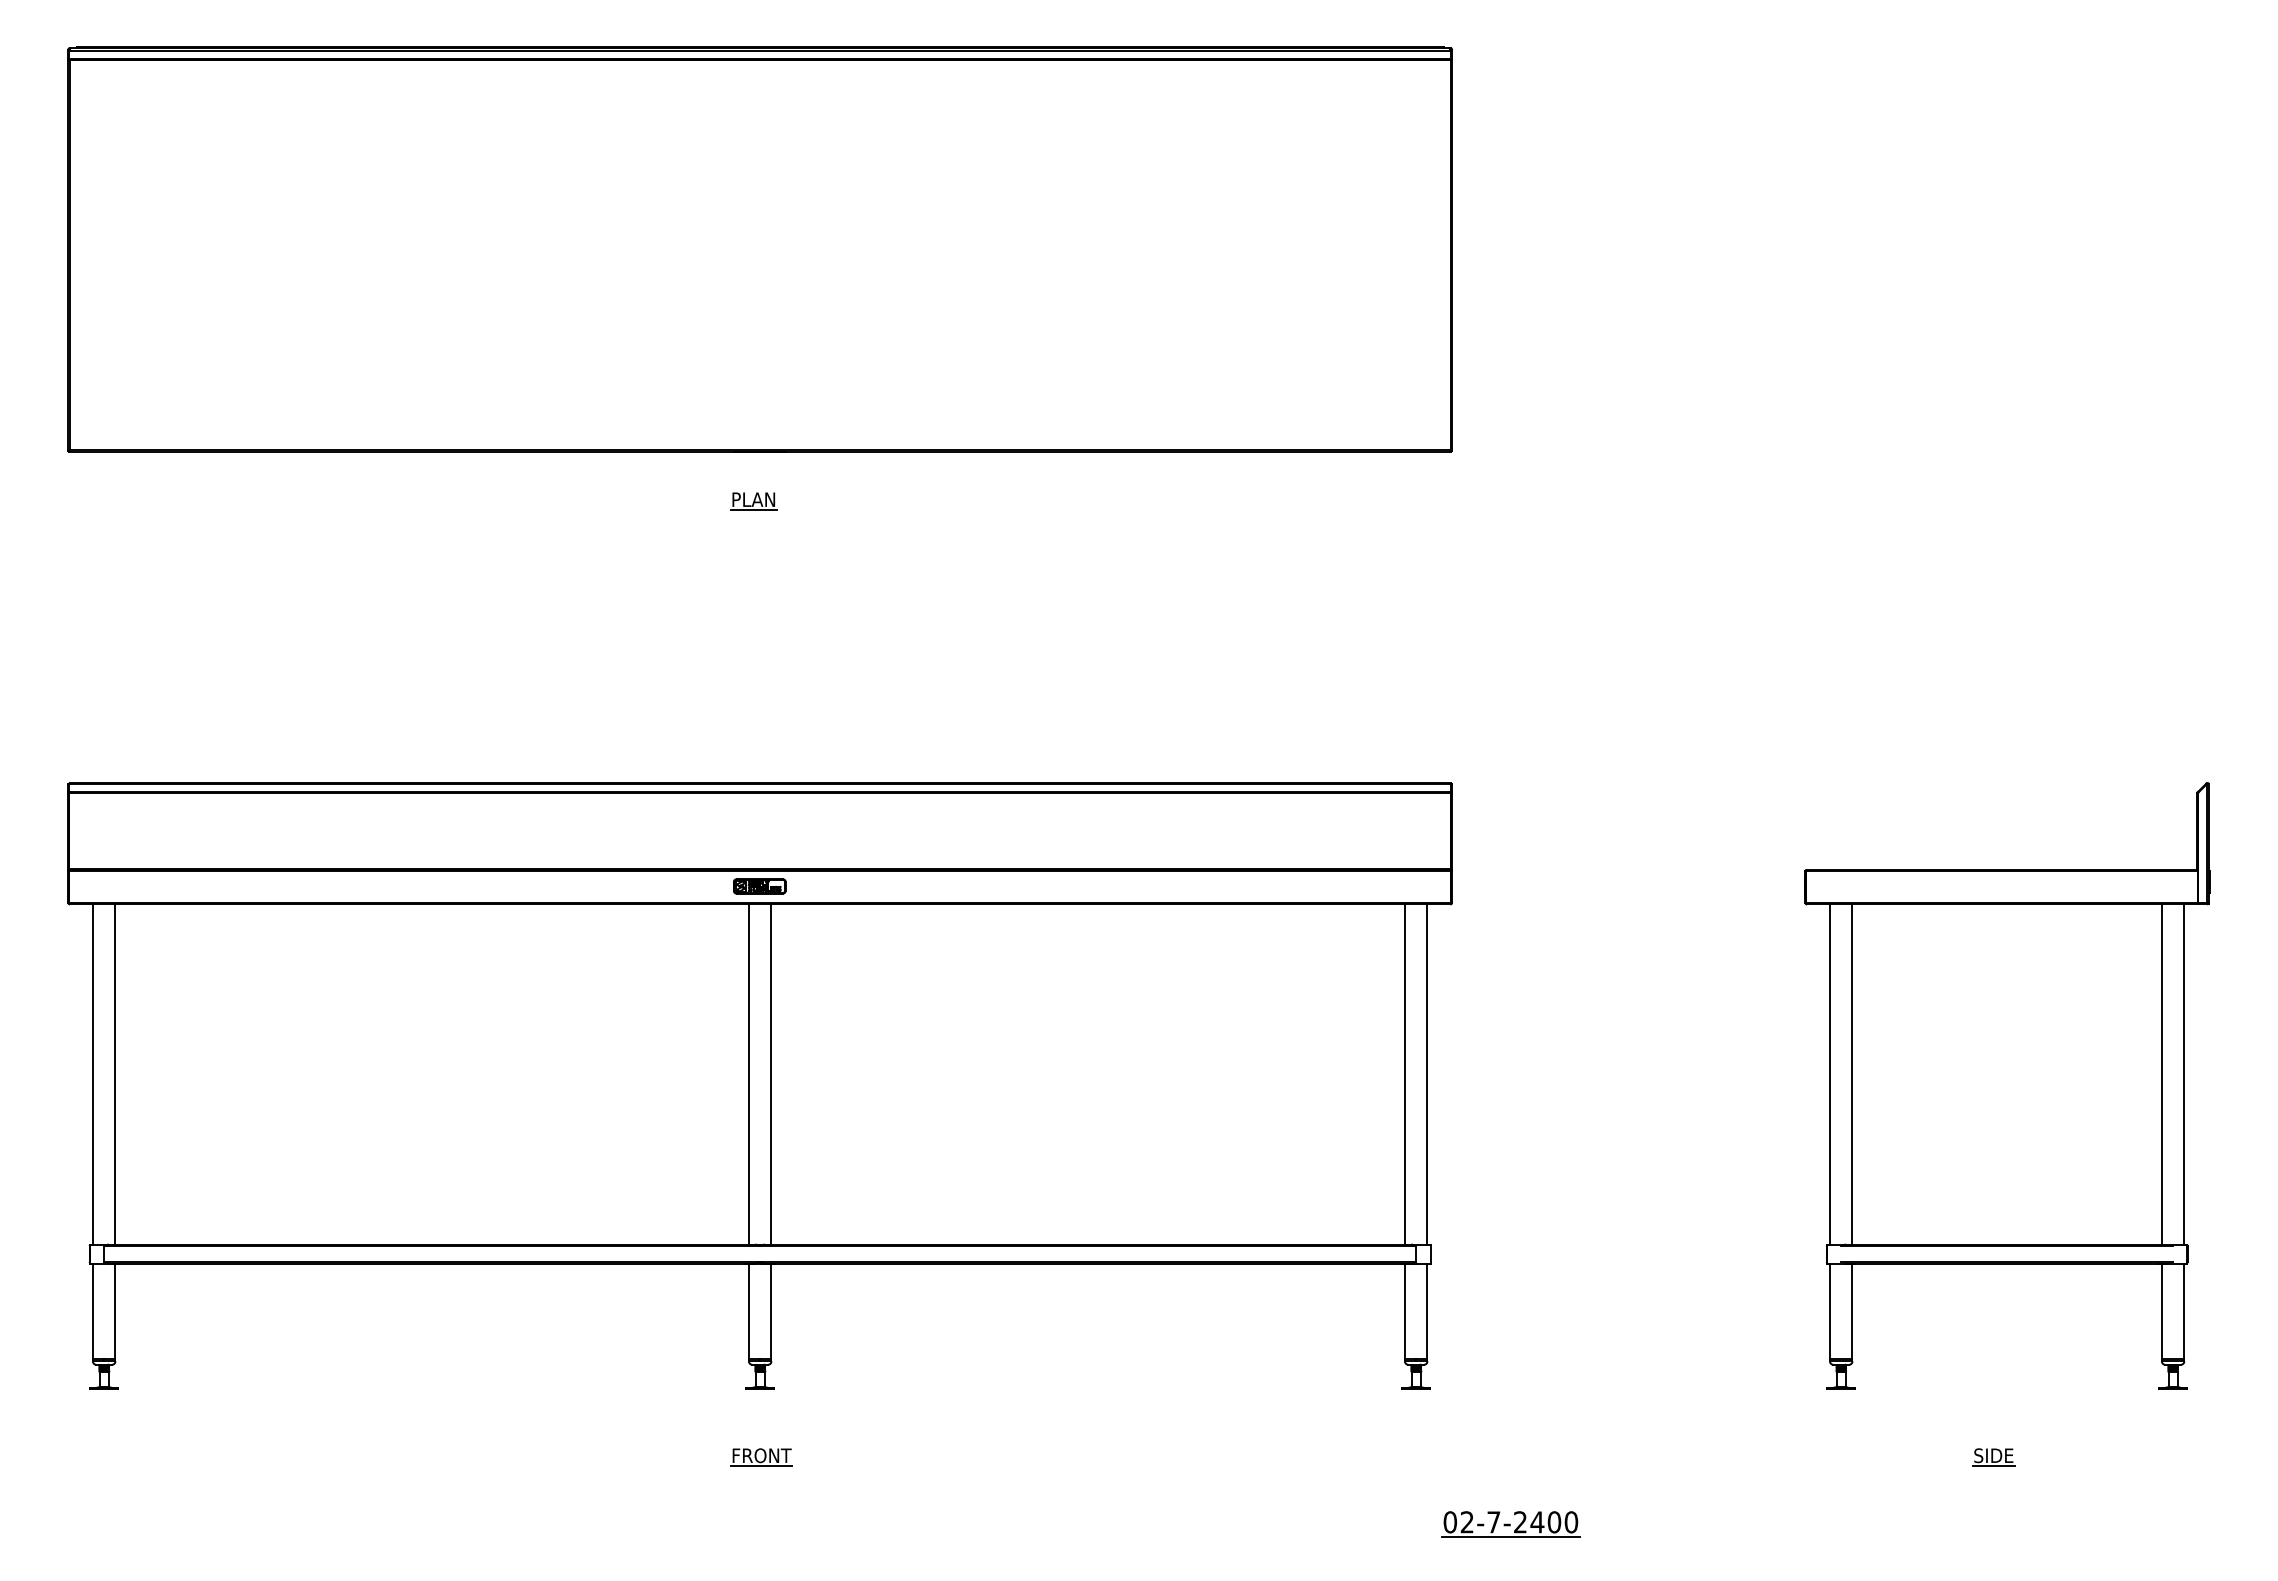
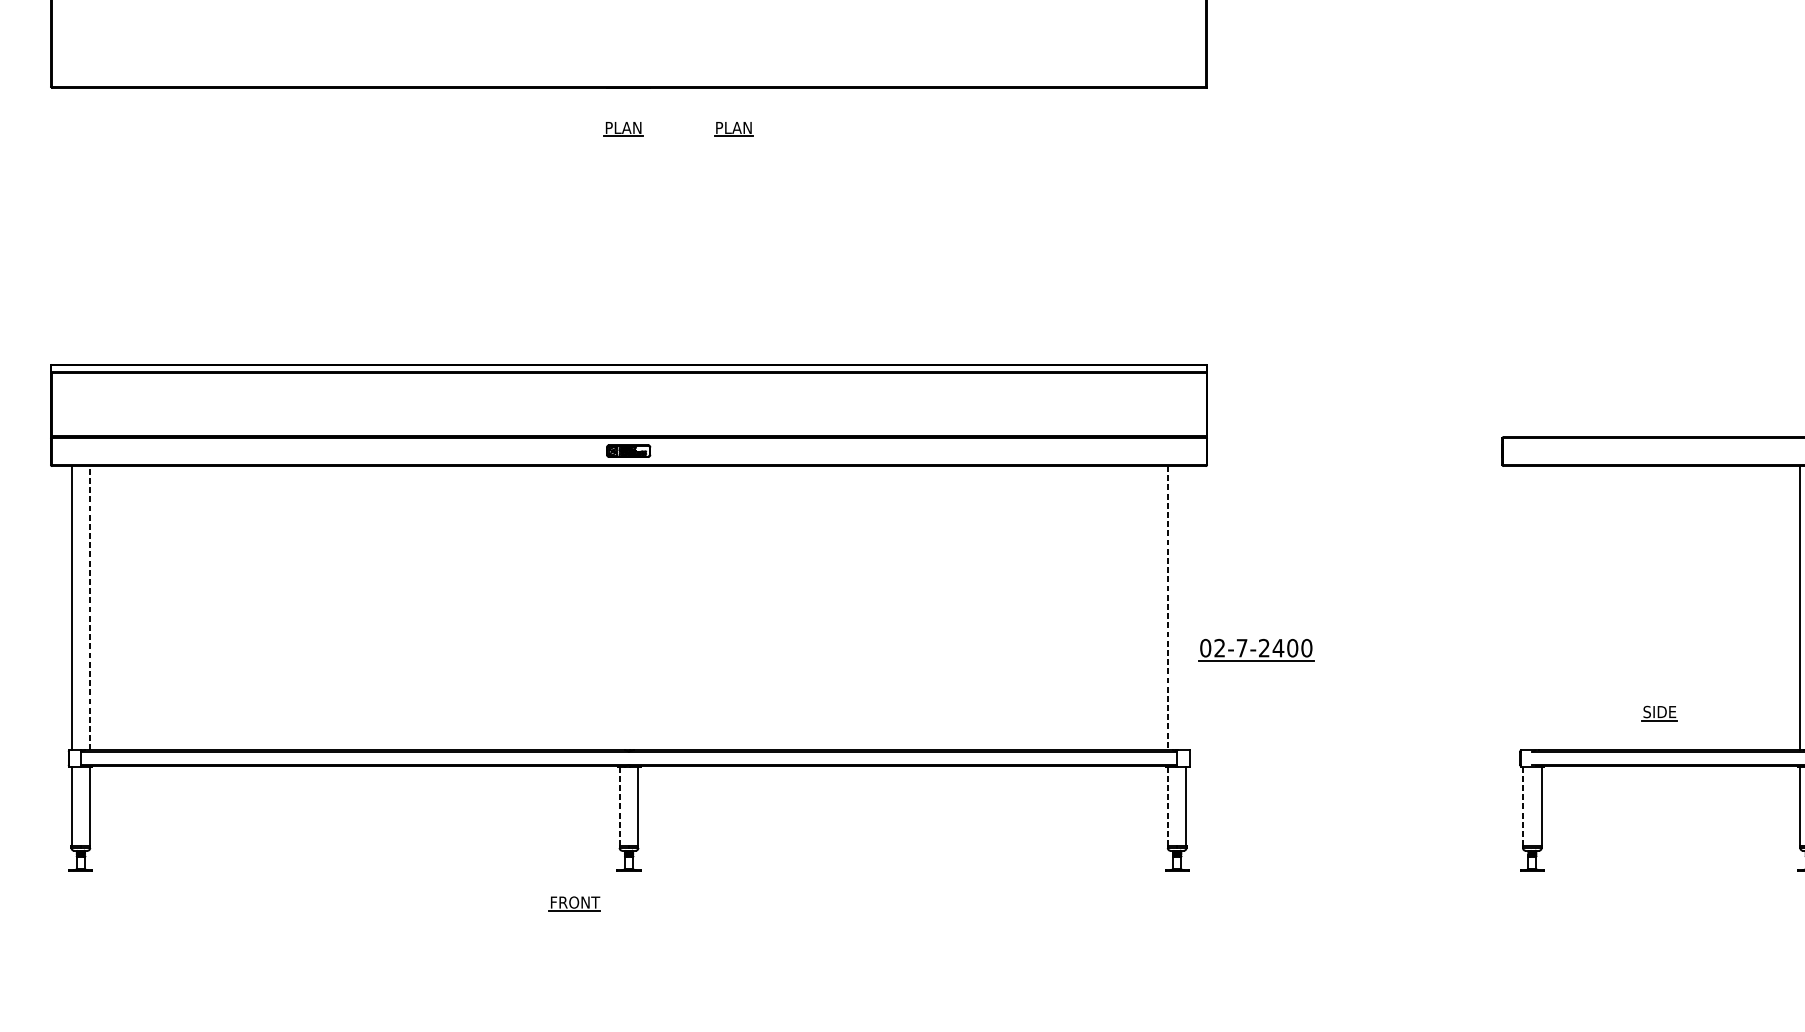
part: (885, 501) -> (733, 129), added
line: (115, 1073) -> (90, 607), solid -> dashed
line: (749, 1074) -> (620, 608), removed
line: (771, 1074) -> (638, 608), removed
line: (1405, 1074) -> (1168, 608), solid -> dashed
line: (1427, 1074) -> (1186, 608), removed
line: (1830, 1074) -> (1523, 608), removed
line: (1852, 1074) -> (1541, 608), removed
line: (749, 1312) -> (620, 807), solid -> dashed
line: (1405, 1312) -> (1168, 807), solid -> dashed
line: (1830, 1312) -> (1523, 807), solid -> dashed
part: (761, 1457) -> (574, 904), moved
part: (1993, 1457) -> (1659, 713), moved
part: (1510, 1524) -> (1255, 650), moved

